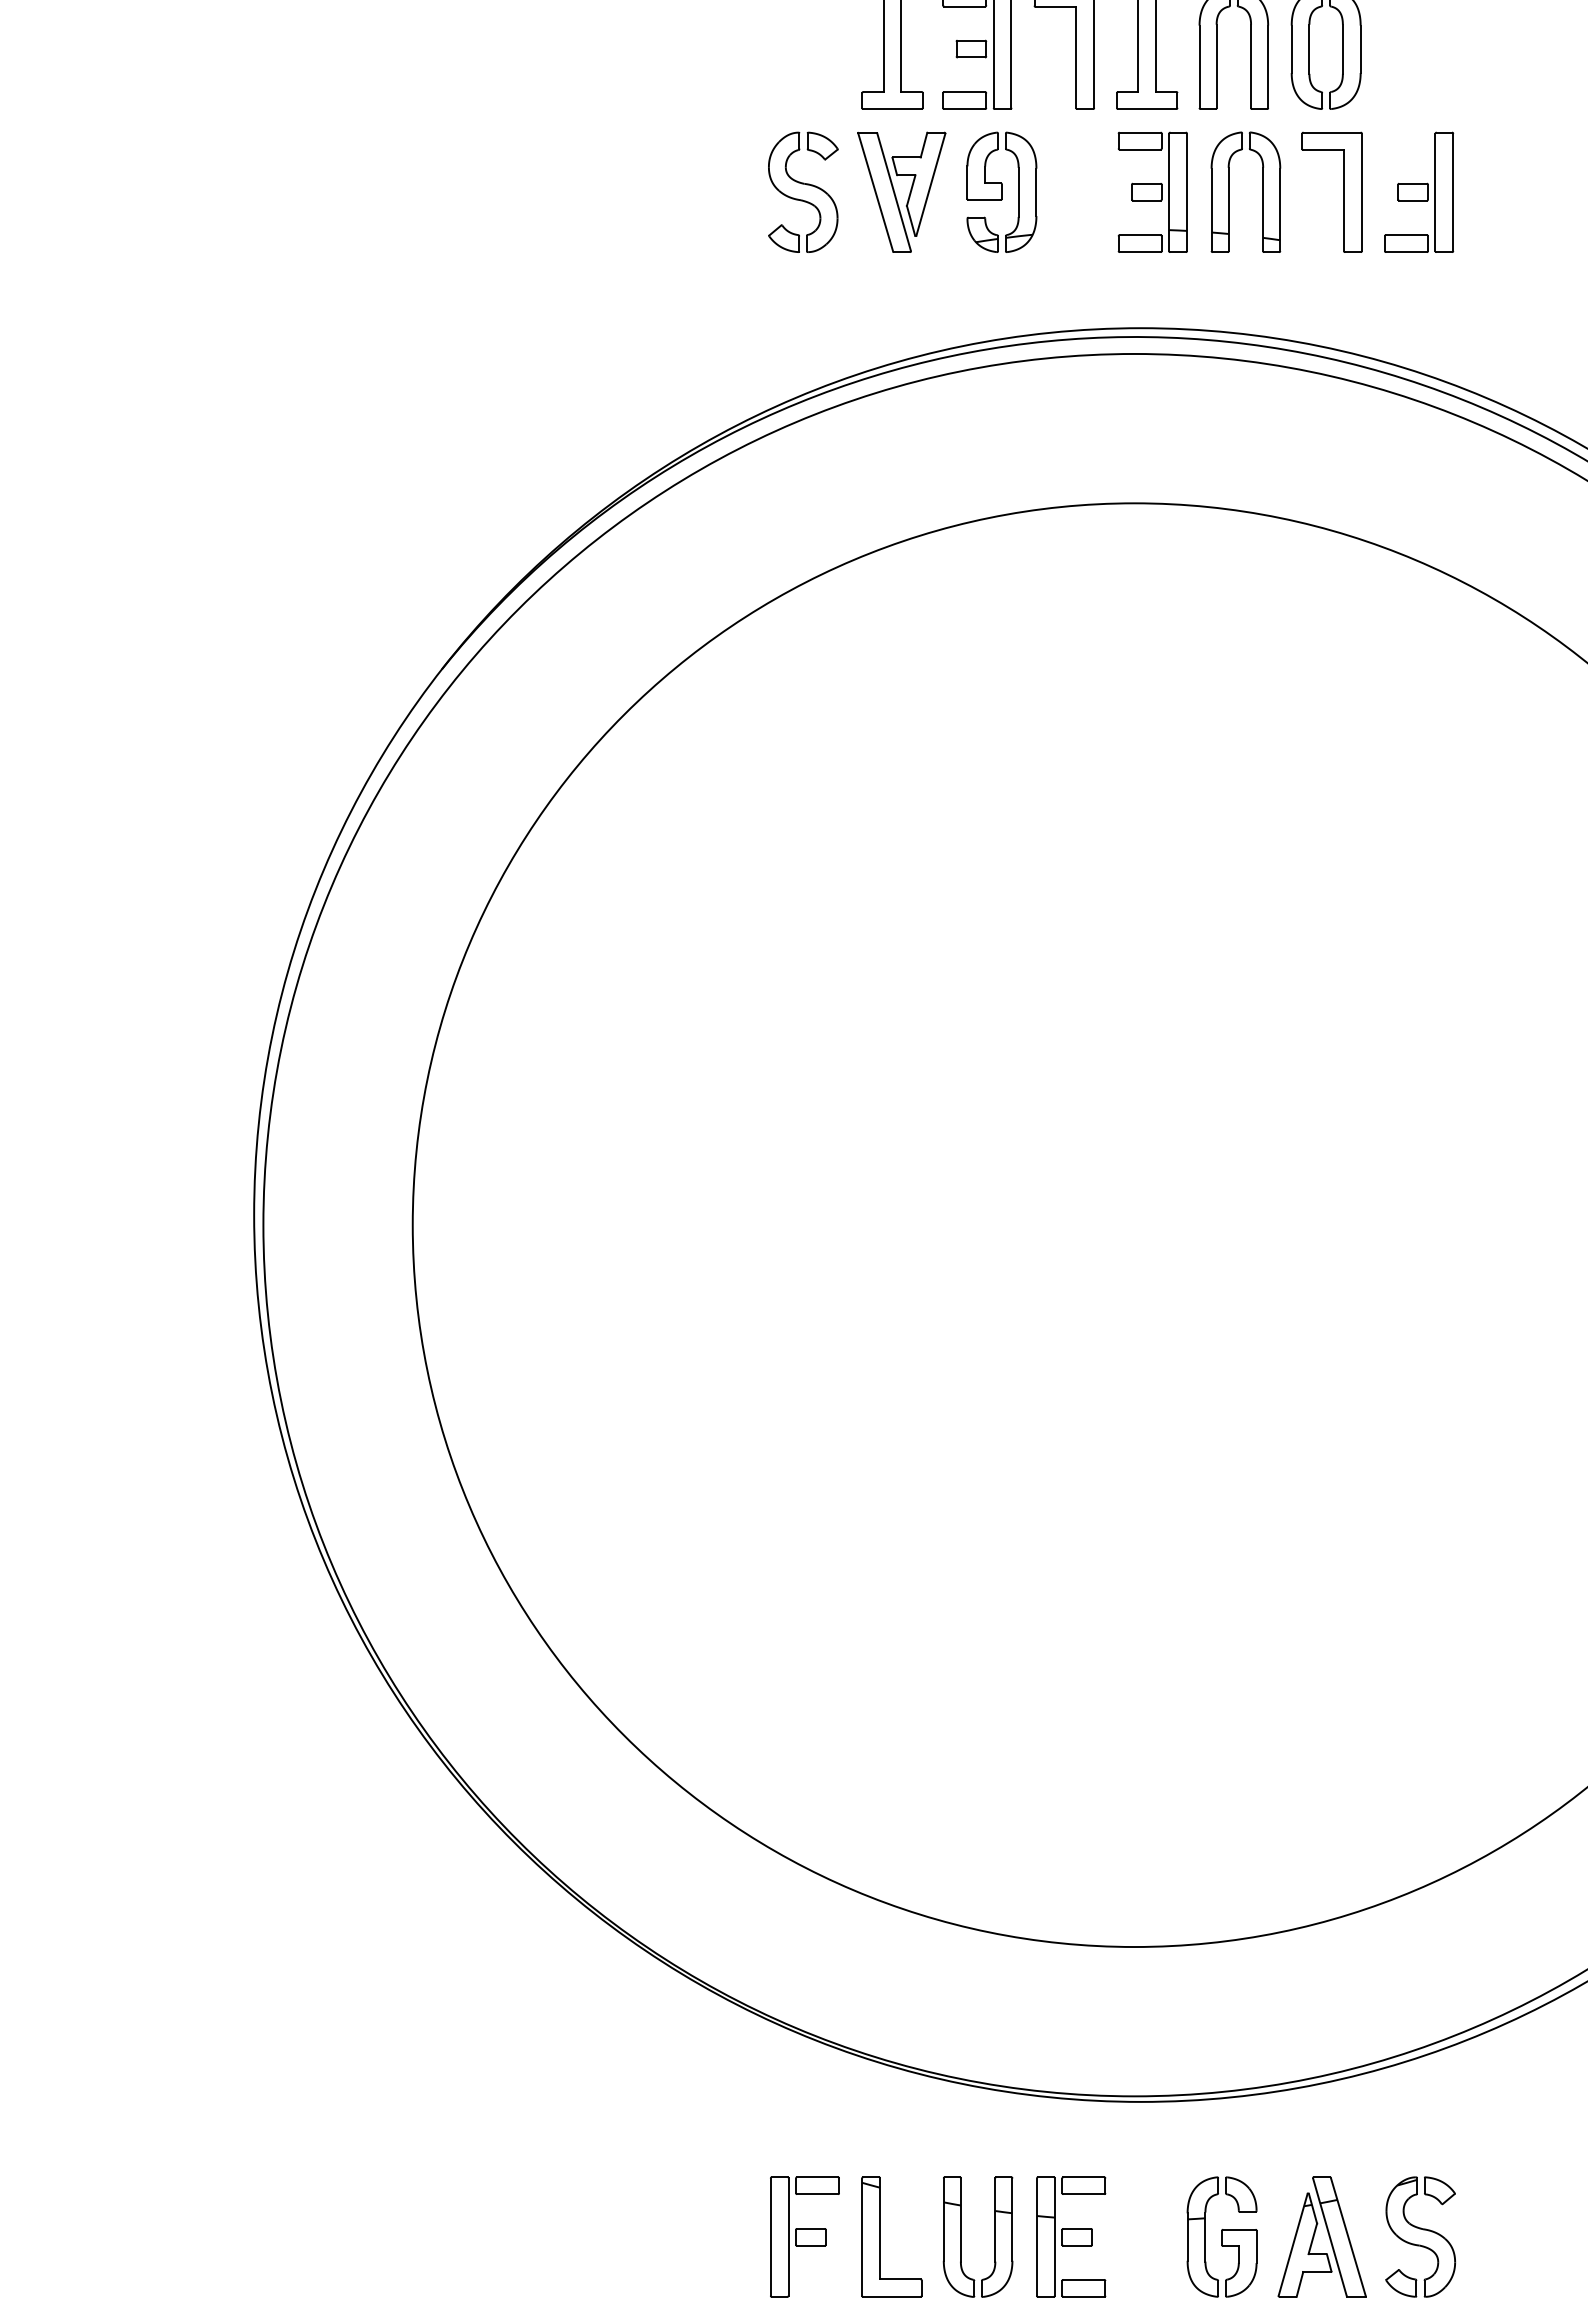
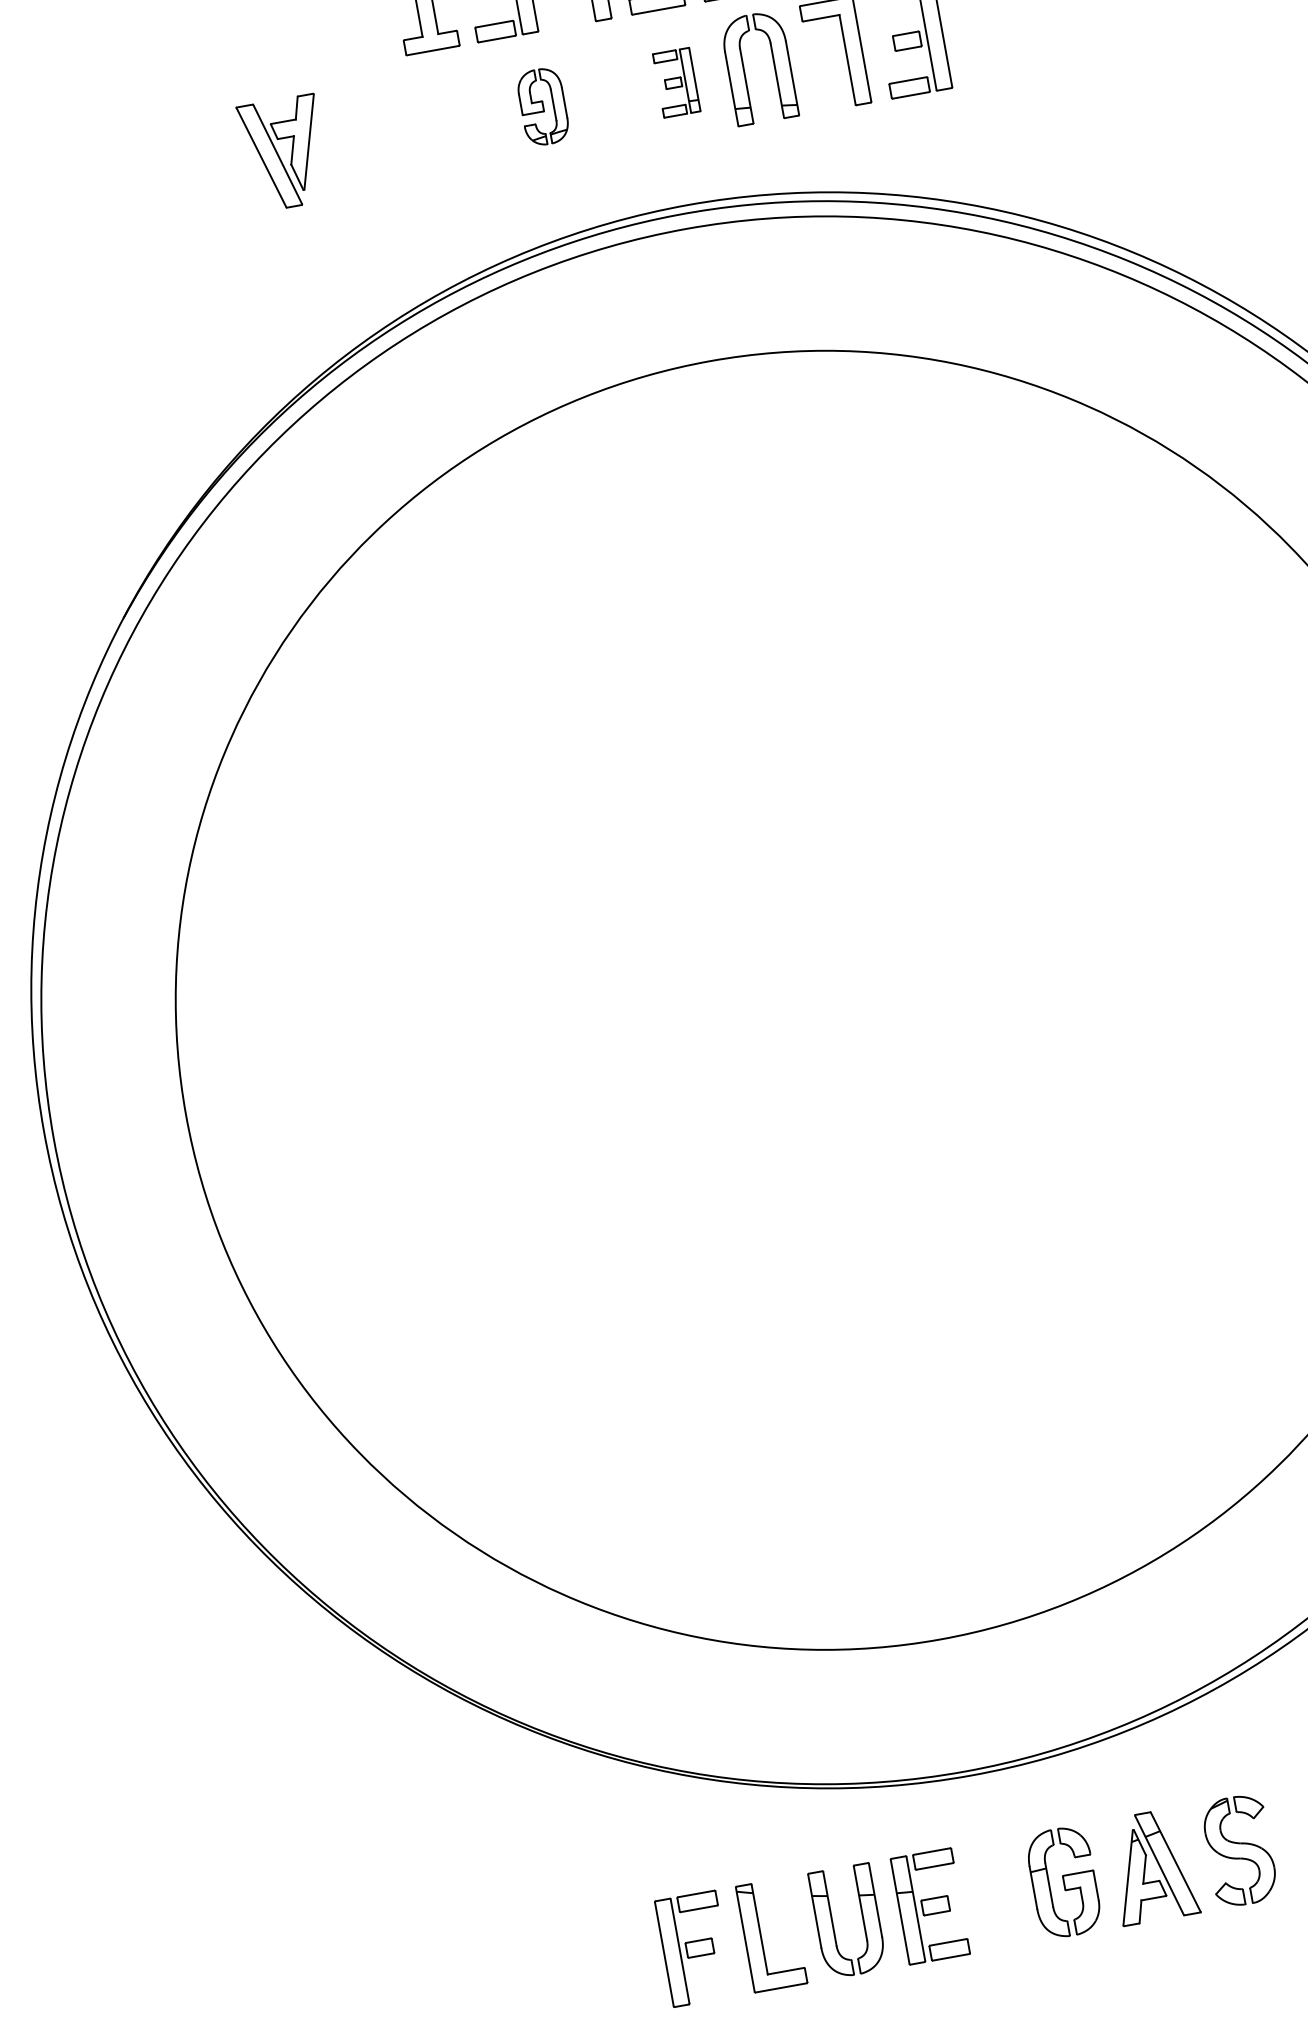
part: (803, 191) -> (367, 137), removed
part: (1001, 191) -> (542, 106), size x0.7
part: (1152, 191) -> (676, 82), size x0.6
part: (895, 192) -> (279, 154), moved

